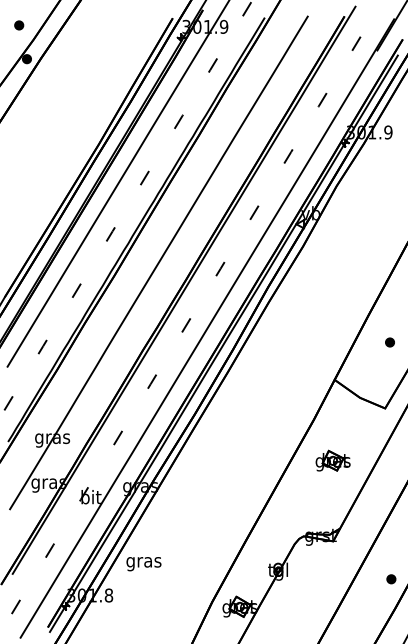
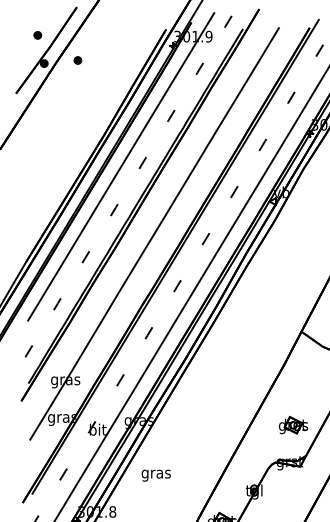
part: (67, 55) -> (78, 60), added
part: (332, 460) -> (292, 424), moved
text: (143, 564) -> (155, 475), moved

